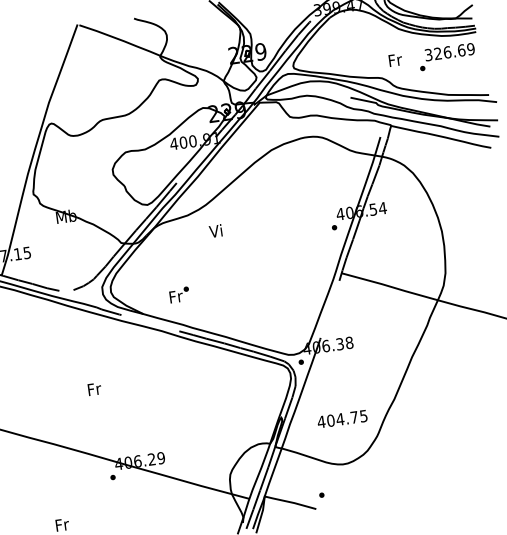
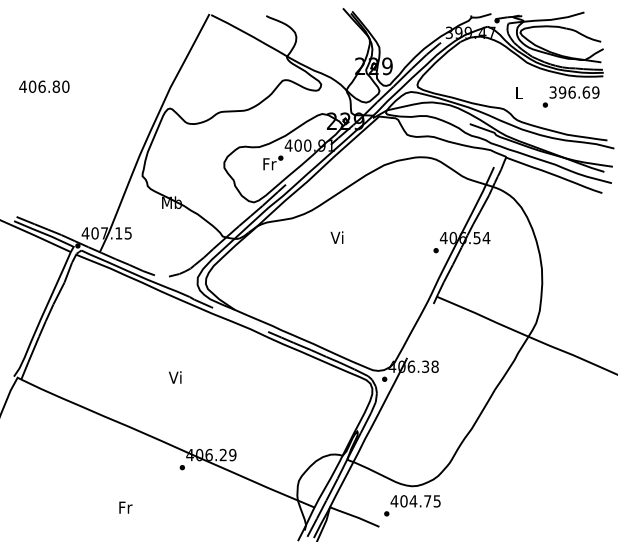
text: (437, 53) -> (562, 92), 326.69 -> 396.69
text: (395, 60) -> (519, 93), Fr -> L
text: (215, 231) -> (336, 237), moved
text: (179, 294) -> (273, 162), moved
text: (94, 389) -> (176, 377), Fr -> Vi
text: (342, 419) -> (415, 501), moved

